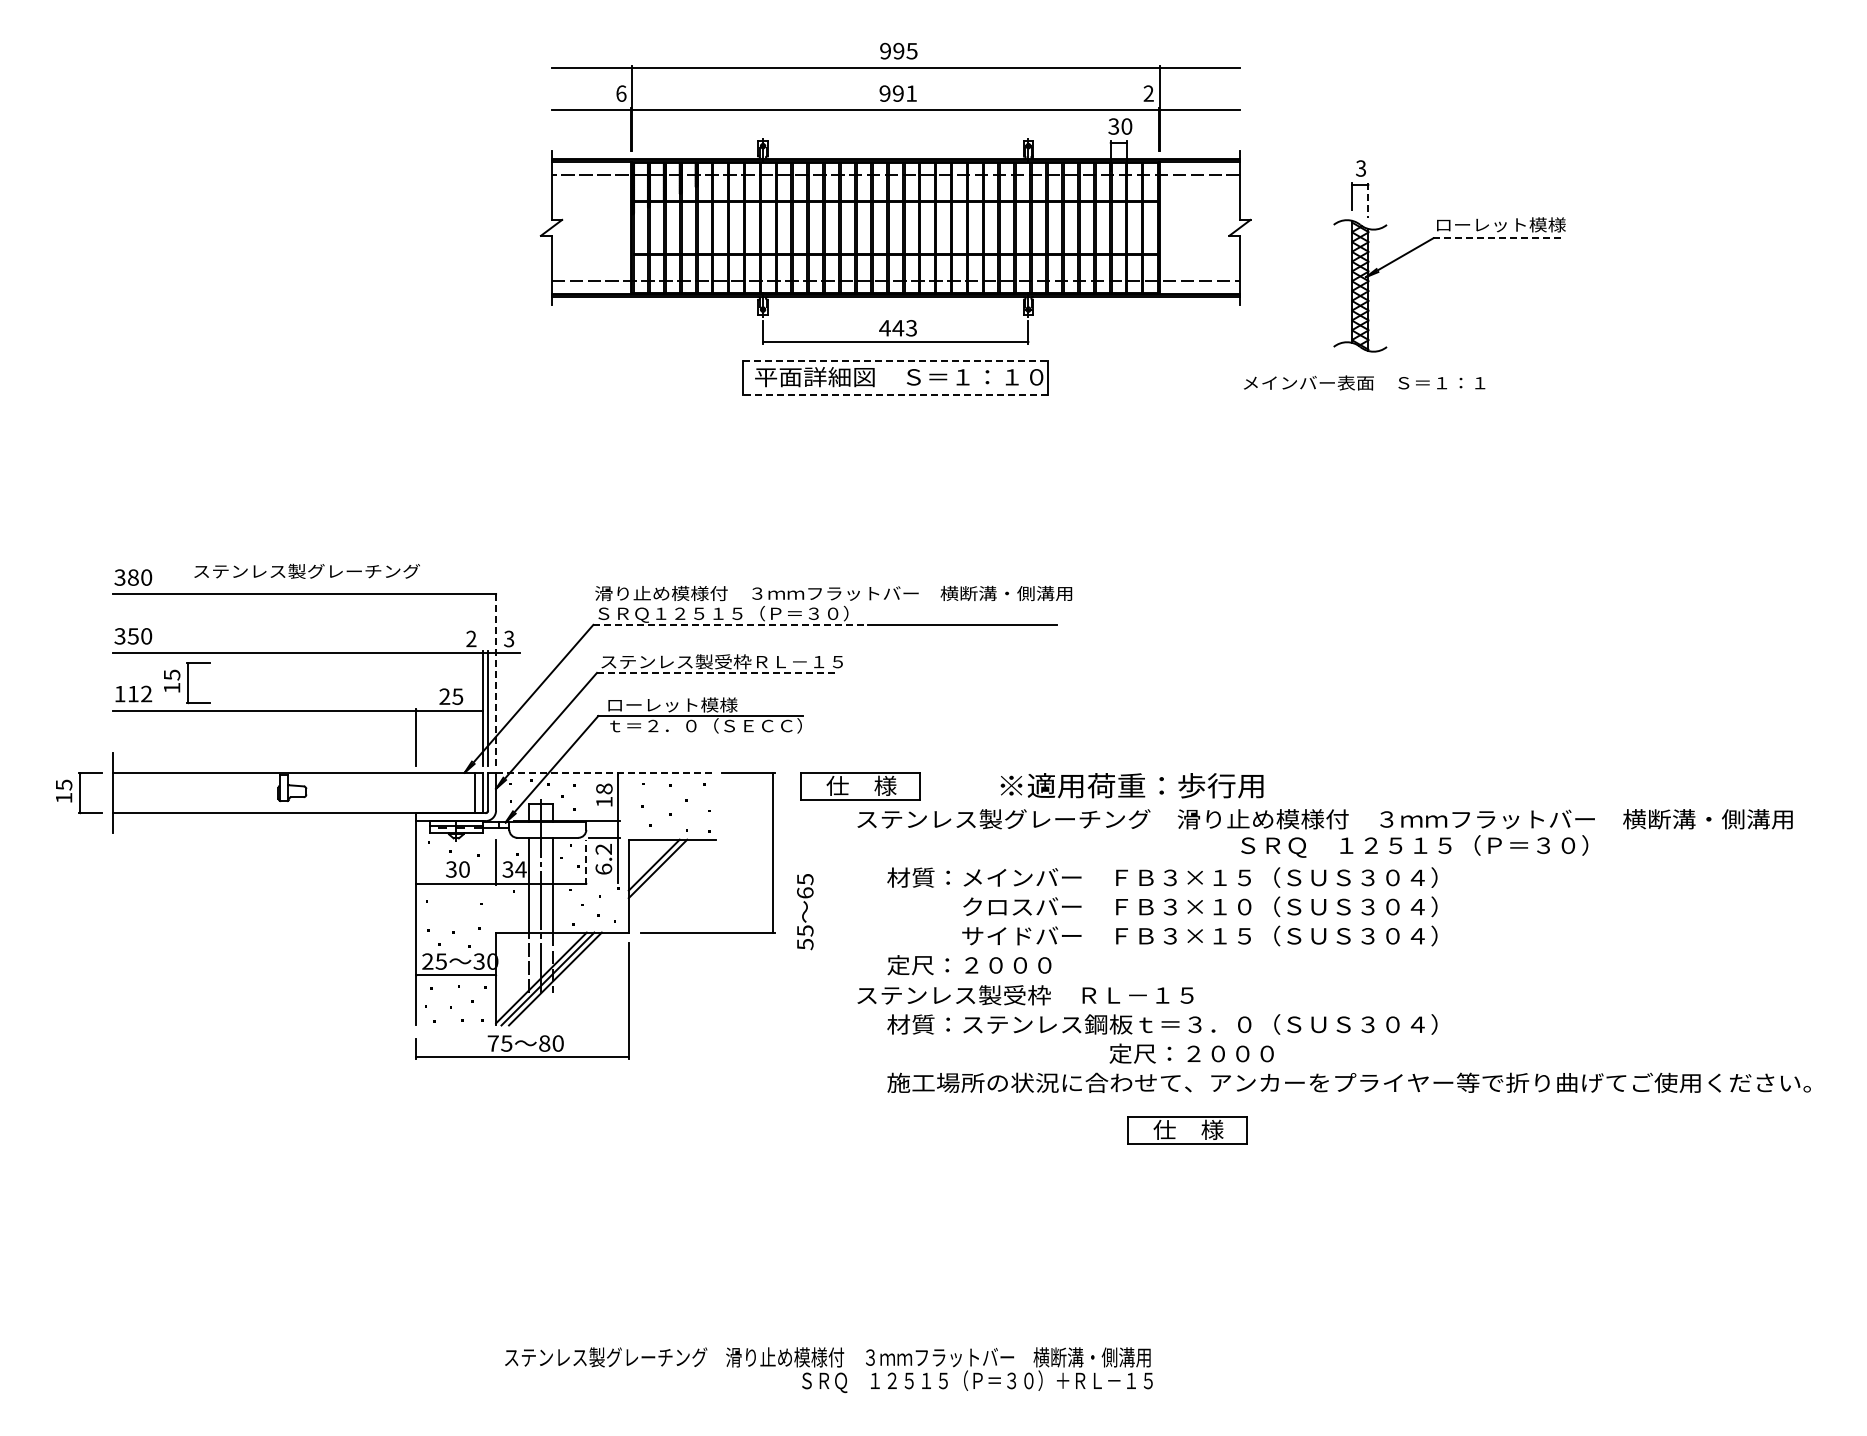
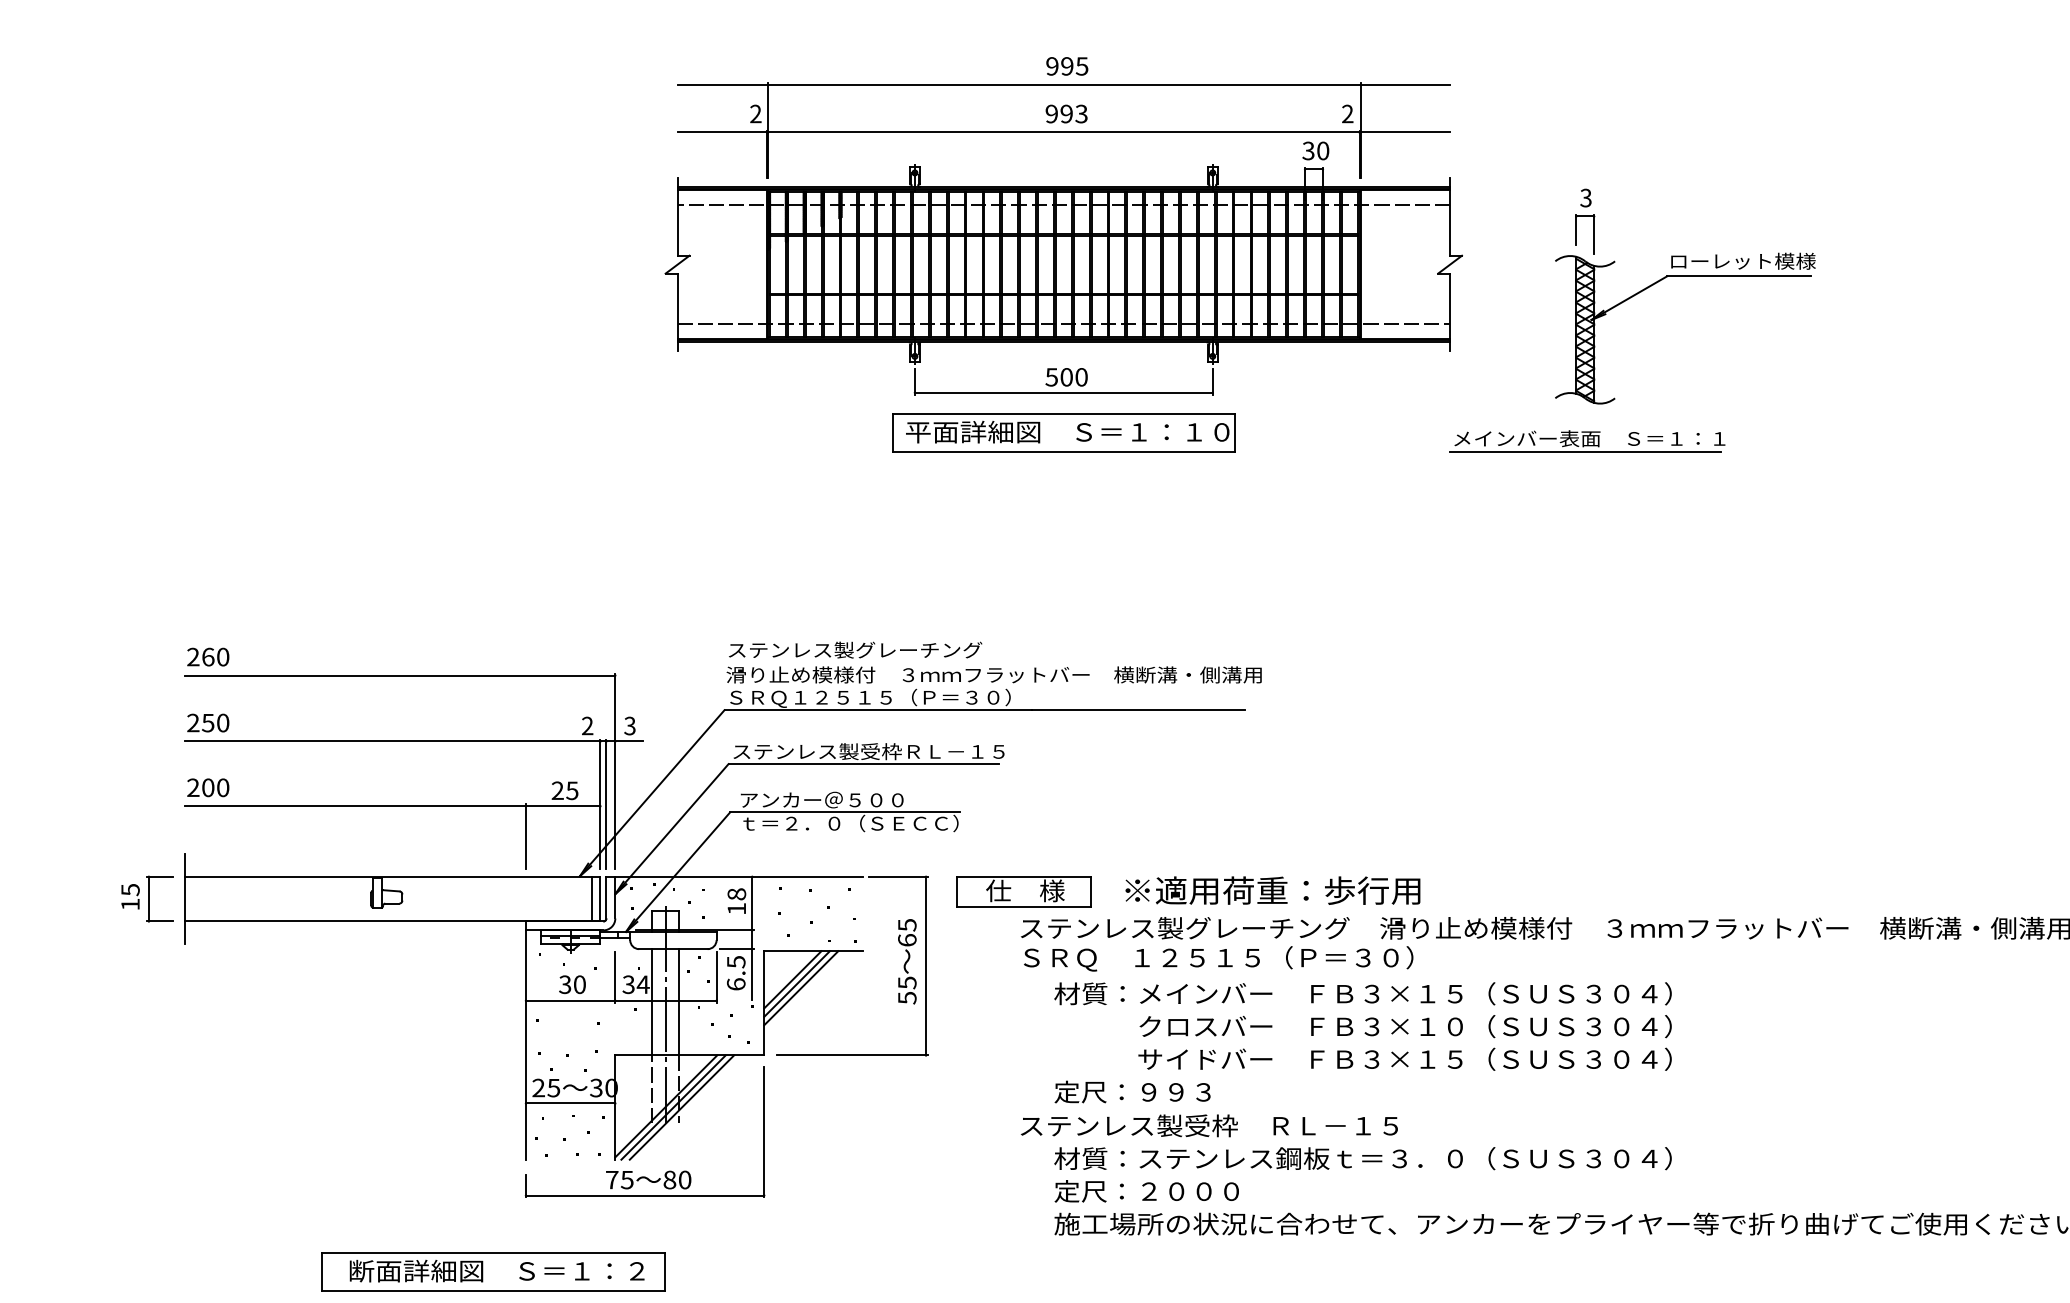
text: (621, 93) -> (756, 113), 6 -> 2
text: (911, 93) -> (1081, 113), 991 -> 993
line: (1368, 201) -> (1594, 235), dashed -> solid
line: (1498, 238) -> (1740, 276), dashed -> solid
text: (898, 328) -> (1066, 377), 443 -> 500
line: (895, 360) -> (1063, 413), dashed -> solid
line: (895, 395) -> (1063, 452), dashed -> solid
line: (1360, 395) -> (1585, 452), added
text: (306, 570) -> (854, 649), moved
text: (126, 577) -> (200, 657), 380 -> 260
line: (731, 624) -> (879, 709), dashed -> solid
text: (119, 636) -> (192, 723), 350 -> 250
line: (717, 672) -> (863, 763), dashed -> solid
line: (496, 678) -> (615, 770), dashed -> solid
part: (187, 683) -> (269, 775), removed
text: (133, 693) -> (208, 787), 112 -> 200
text: (680, 704) -> (822, 799), ローレット模様 -> アンカー＠５００
line: (606, 773) -> (739, 876), dashed -> solid
text: (1131, 785) -> (1272, 890), moved
text: (1414, 846) -> (1218, 958), moved
text: (603, 848) -> (735, 961), 6.2 -> 6.5
line: (586, 862) -> (716, 976), dashed -> solid
line: (661, 872) -> (800, 988), added
text: (805, 912) -> (907, 962), moved
text: (1008, 965) -> (1190, 1092), 定尺：２０００ -> 定尺：９９３
text: (1191, 1053) -> (1146, 1191), moved
part: (387, 1125) -> (493, 1271), added
part: (1187, 1130) -> (1391, 1277), removed

